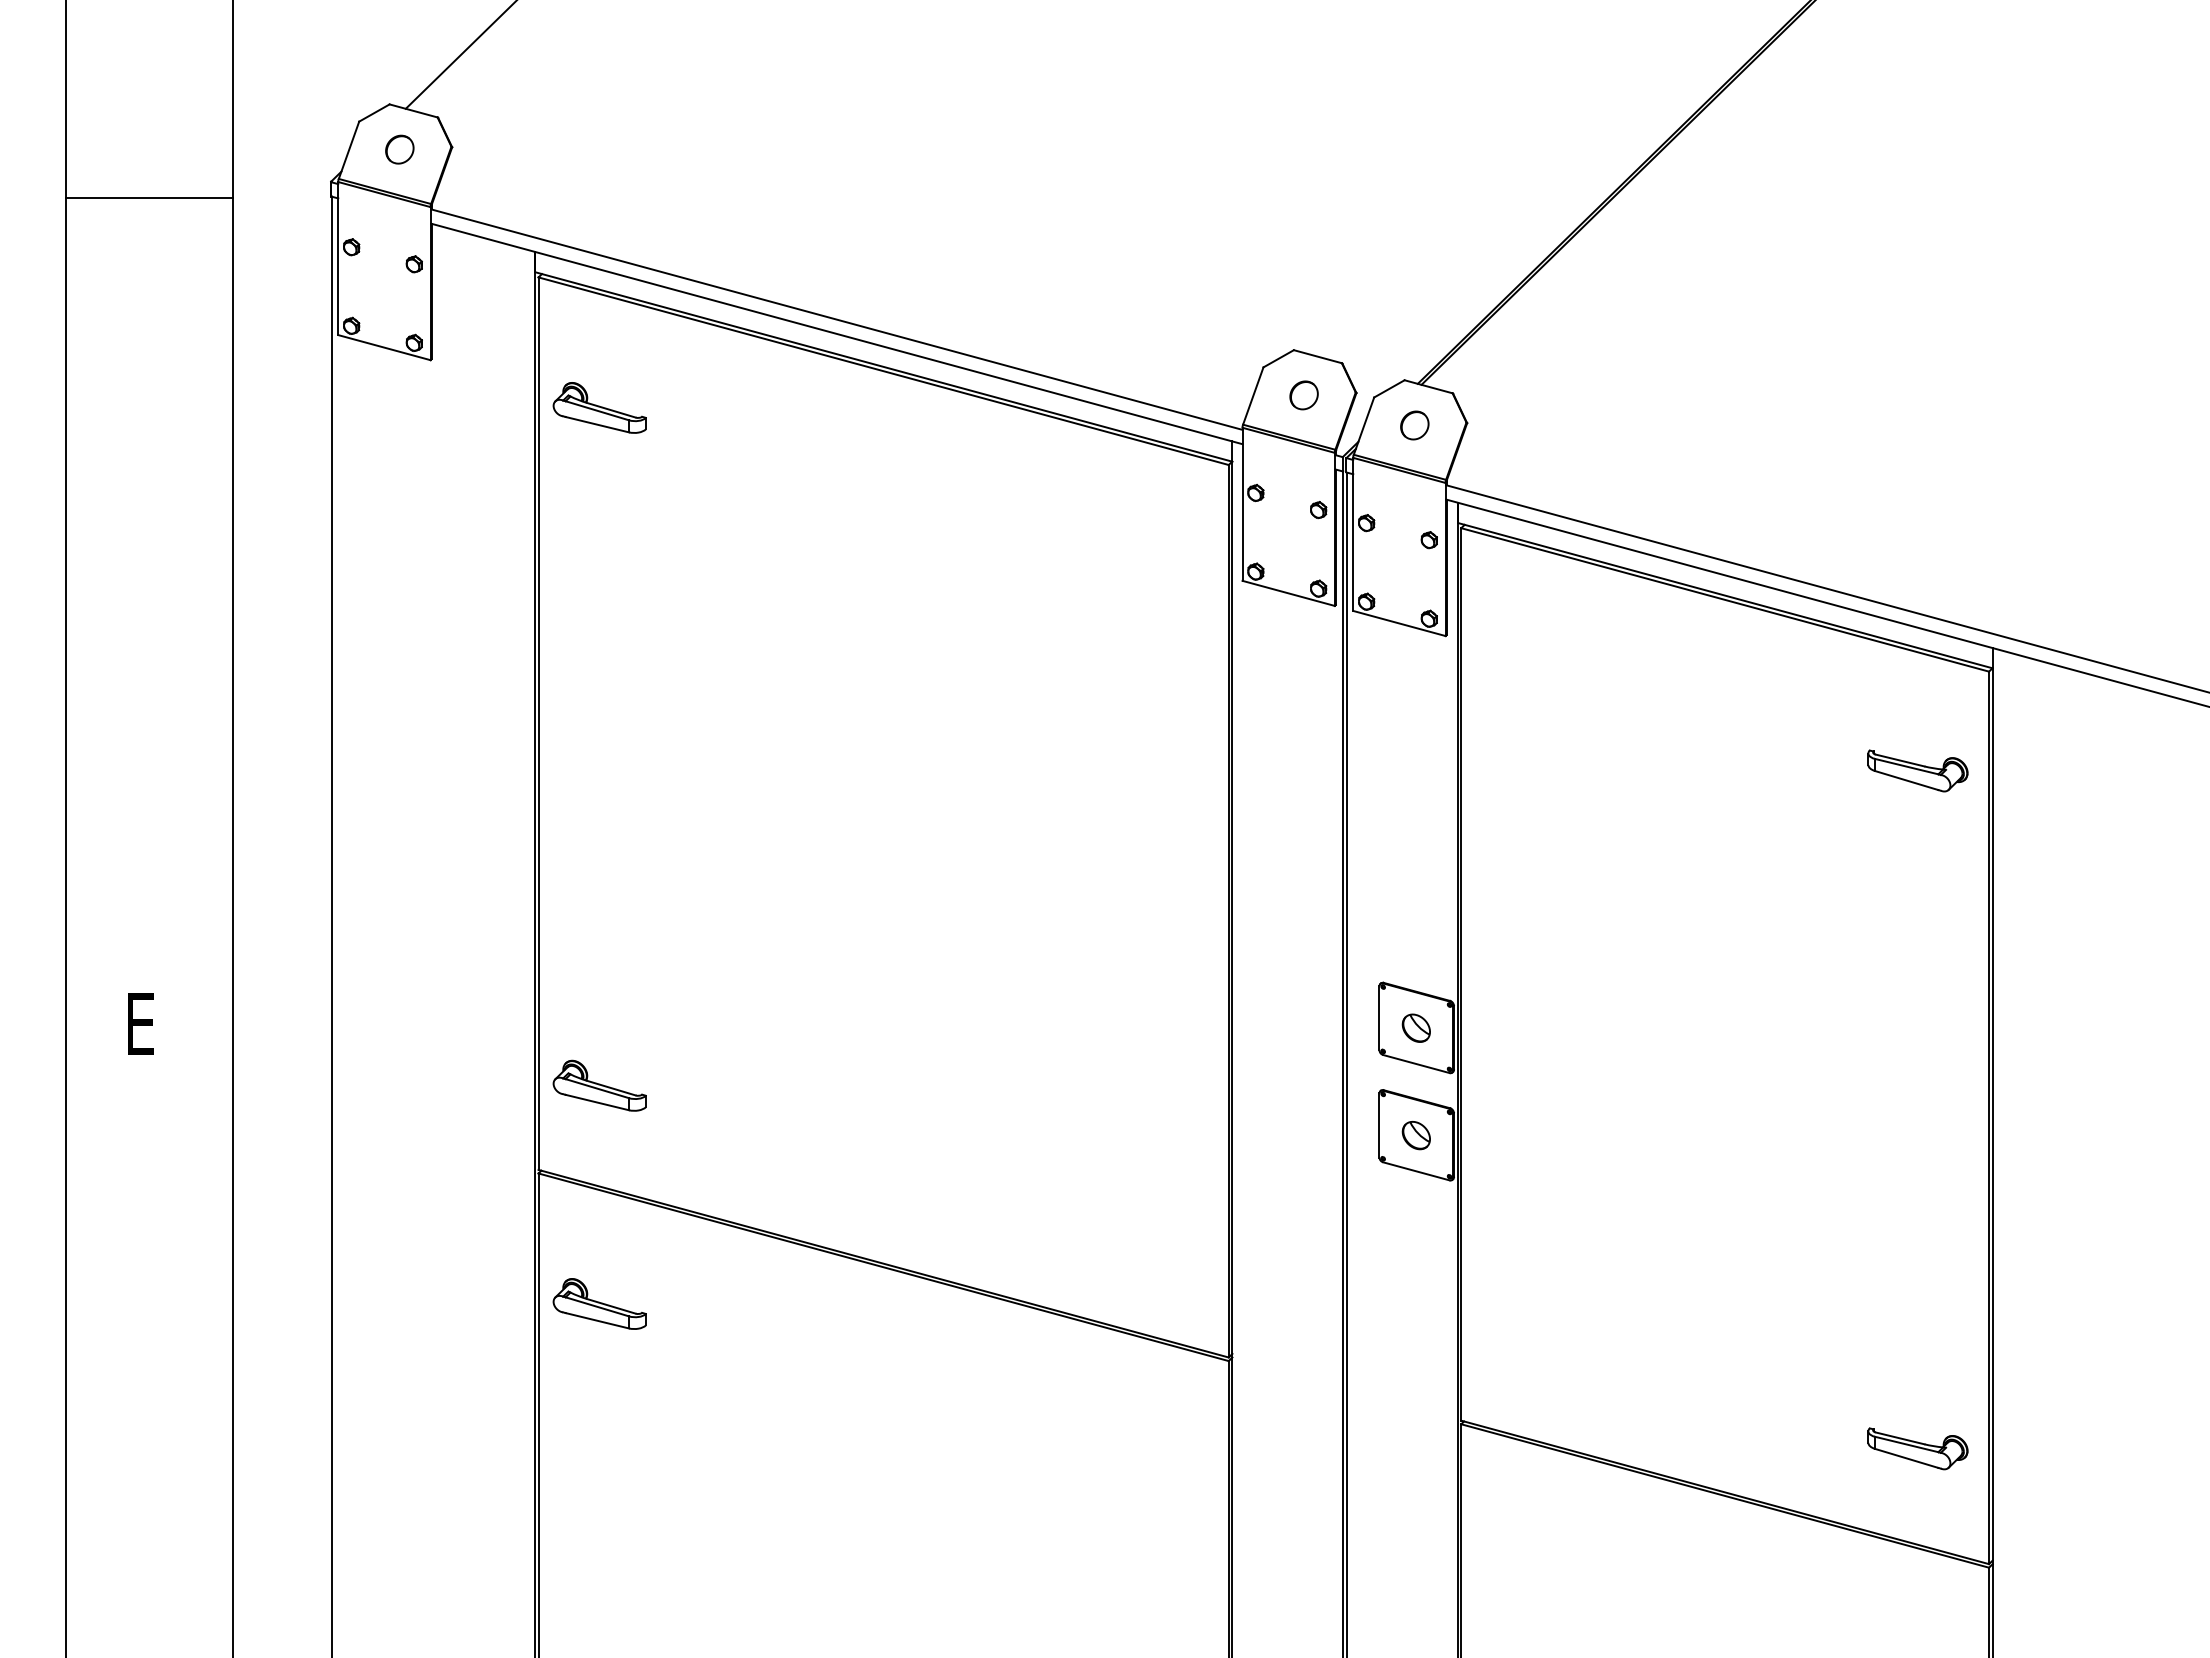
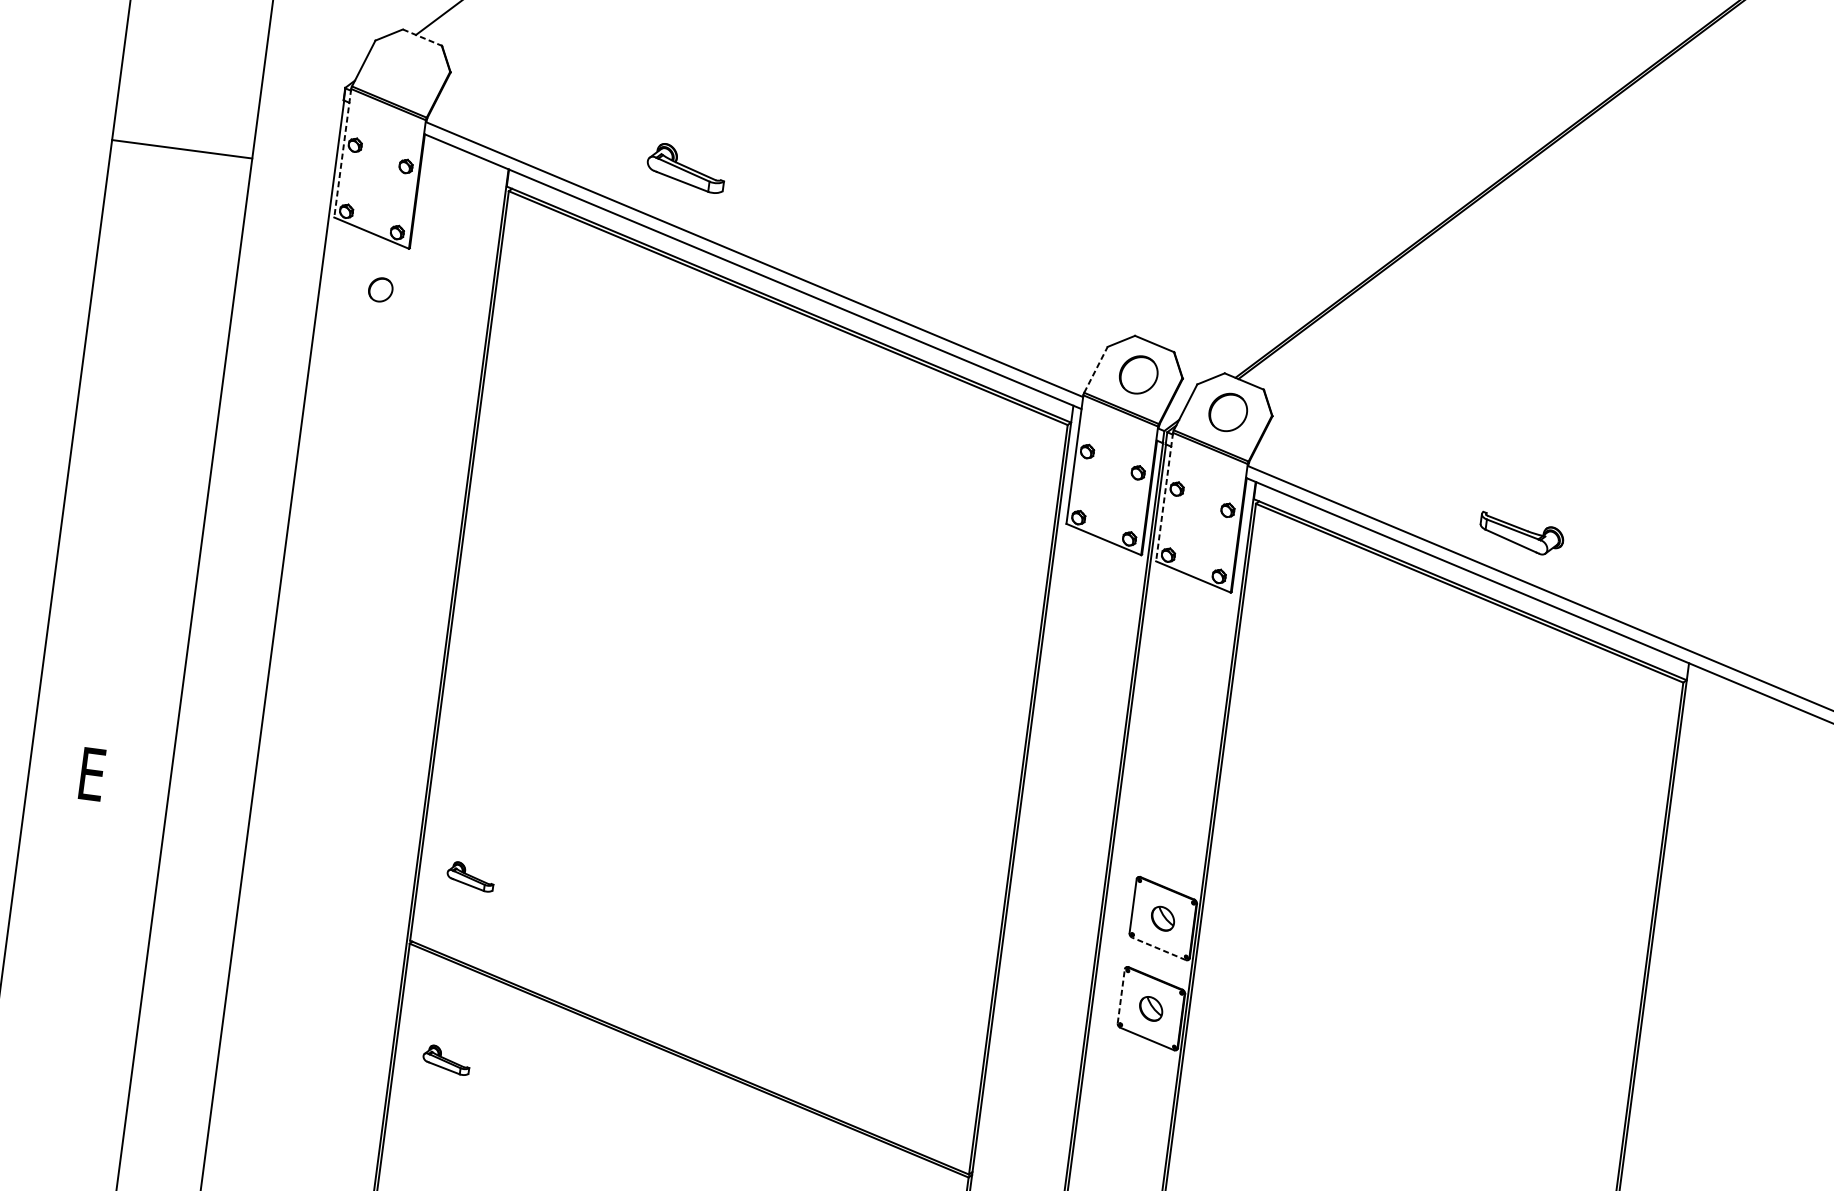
line: (413, 110) -> (422, 37), solid -> dashed
part: (399, 149) -> (380, 289), moved
line: (149, 197) -> (182, 149), moved
line: (338, 258) -> (342, 153), solid -> dashed
line: (1253, 395) -> (1096, 369), solid -> dashed
part: (1303, 395) -> (1138, 374), size x1.6
part: (599, 407) -> (686, 167), moved
part: (1414, 425) -> (1228, 412), size x1.6
line: (1353, 534) -> (1164, 497), solid -> dashed
part: (1917, 770) -> (1521, 533), moved
line: (1415, 1063) -> (1158, 948), solid -> dashed
part: (599, 1085) -> (470, 876), size x0.6
line: (1379, 1125) -> (1121, 996), solid -> dashed
part: (599, 1303) -> (446, 1059), size x0.6

